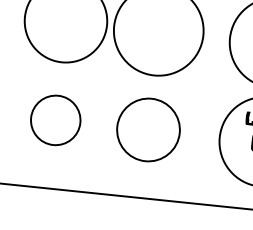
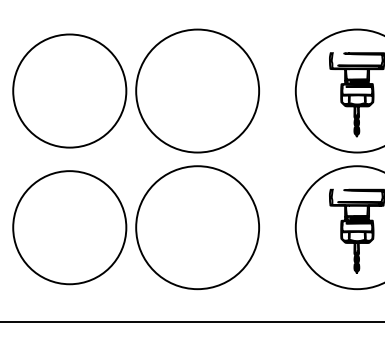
circle: (55, 120) -> (69, 227), size x1.67
circle: (148, 129) -> (197, 227), size x1.43

